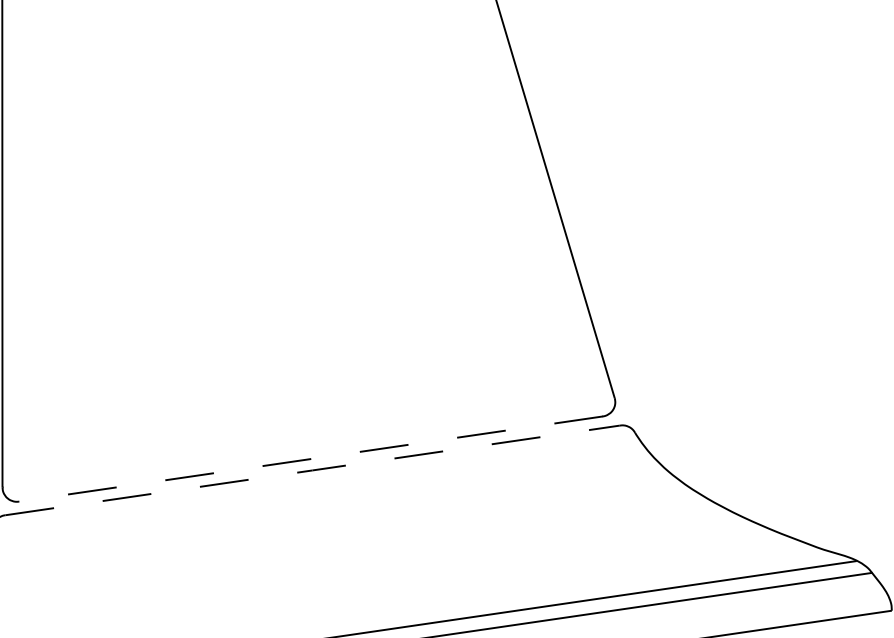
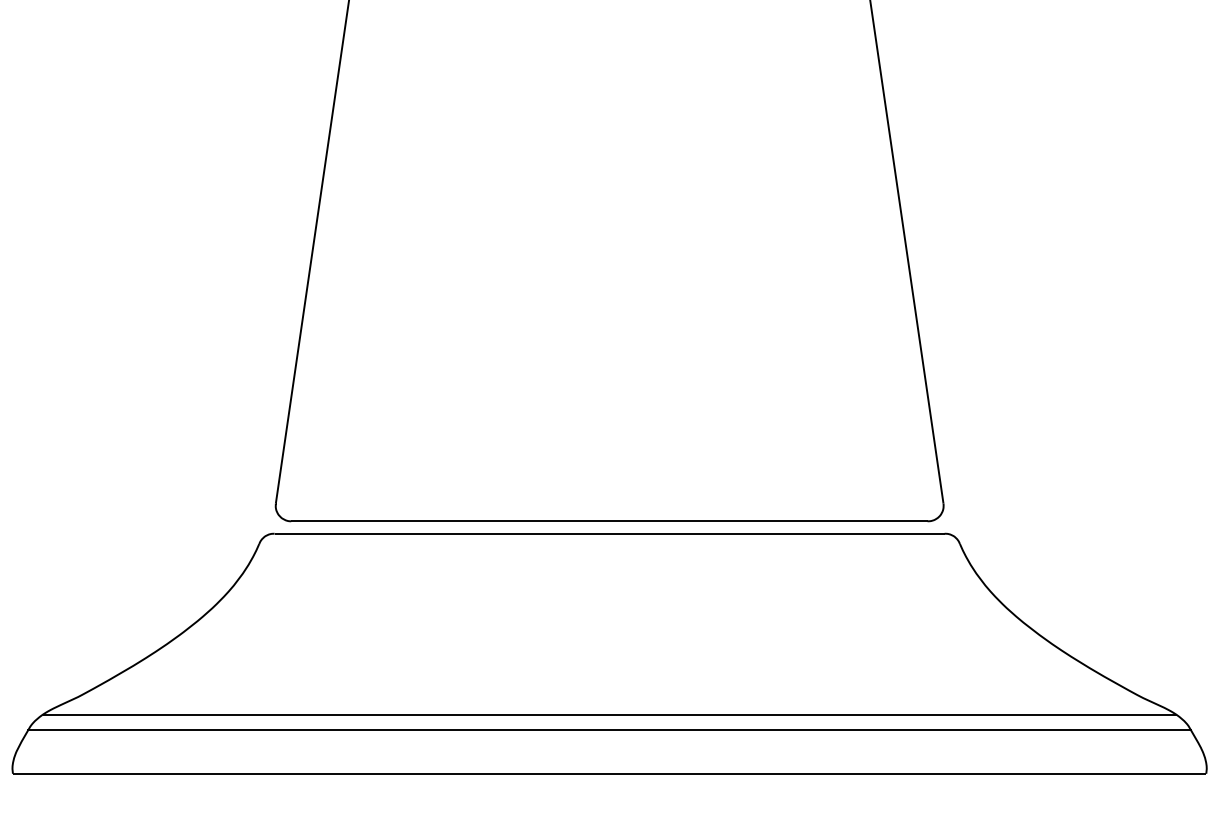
line: (310, 459) -> (609, 521), dashed -> solid
line: (312, 470) -> (609, 533), dashed -> solid

